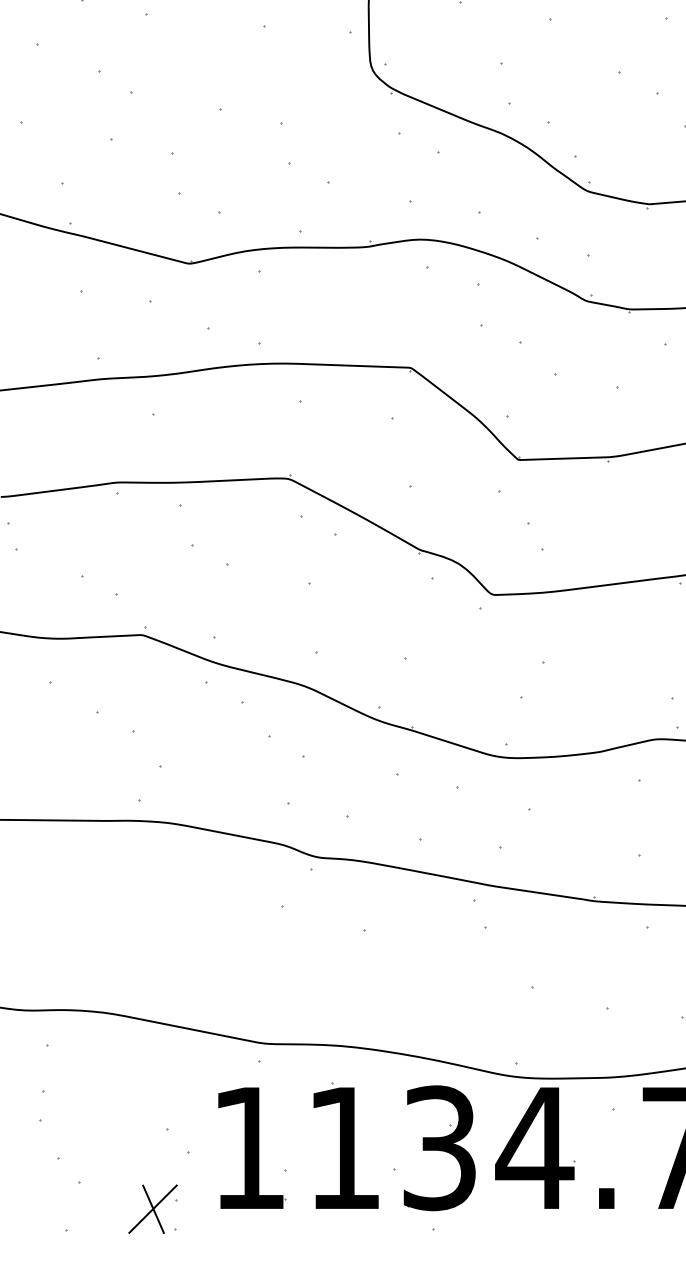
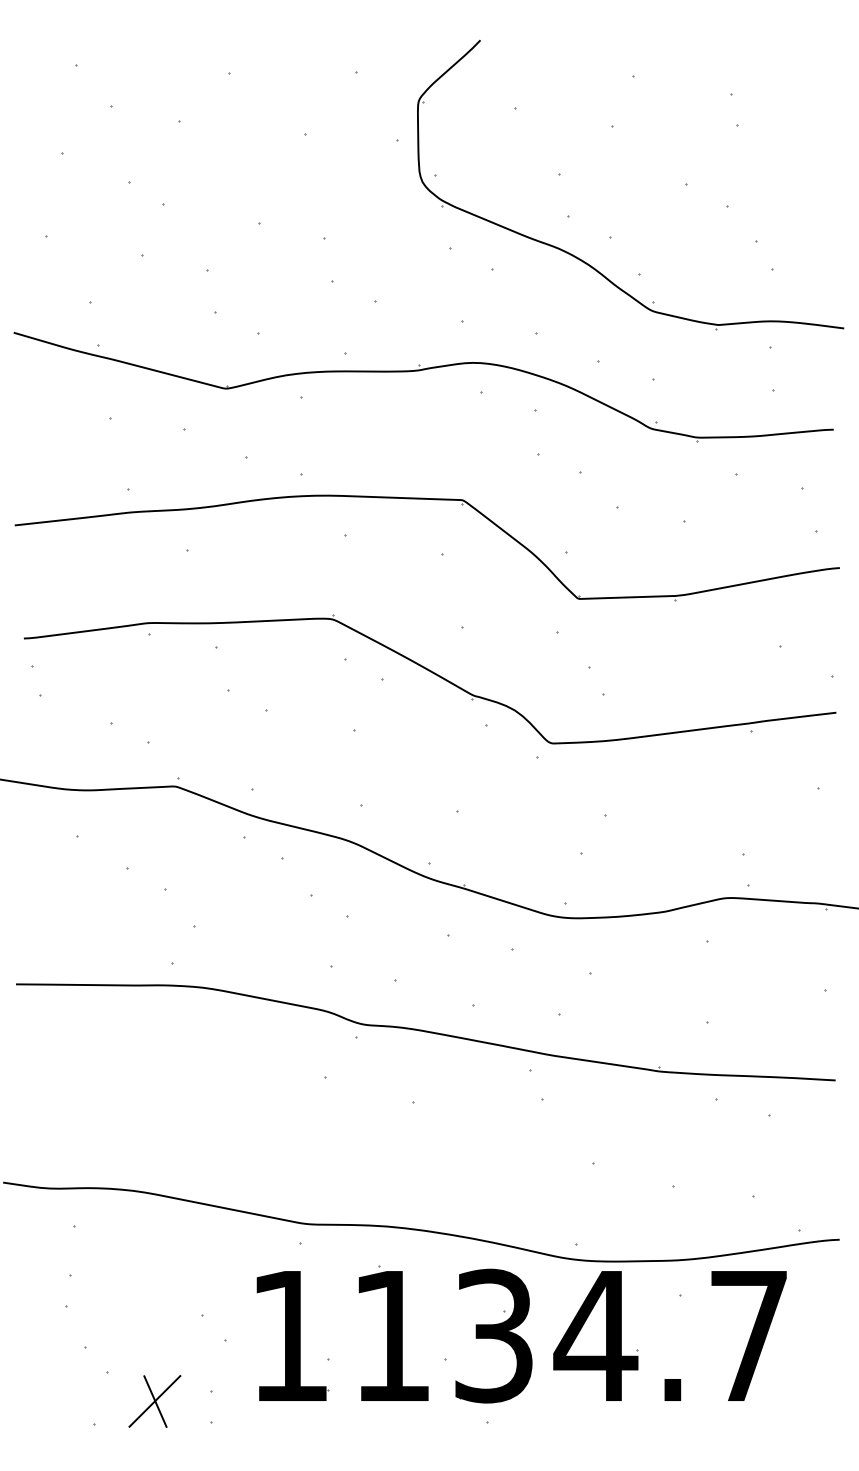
part: (152, 1209) -> (154, 1401), moved

